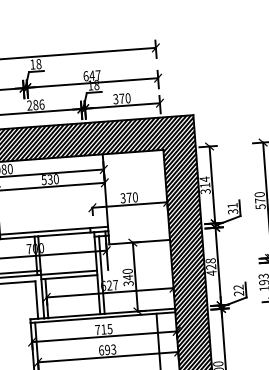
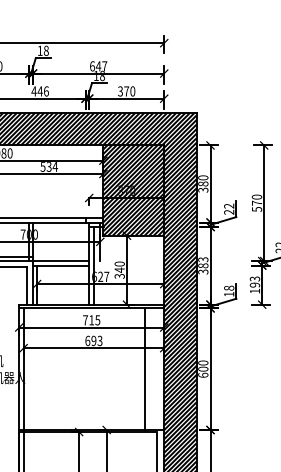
text: (32, 105) -> (36, 91), 286 -> 446
text: (56, 178) -> (55, 166), 530 -> 534
text: (205, 181) -> (203, 180), 314 -> 380
hatch: (136, 197) -> (133, 190), added
text: (233, 207) -> (229, 208), 31 -> 22
text: (211, 266) -> (203, 265), 428 -> 383
text: (239, 289) -> (229, 290), 22 -> 18

